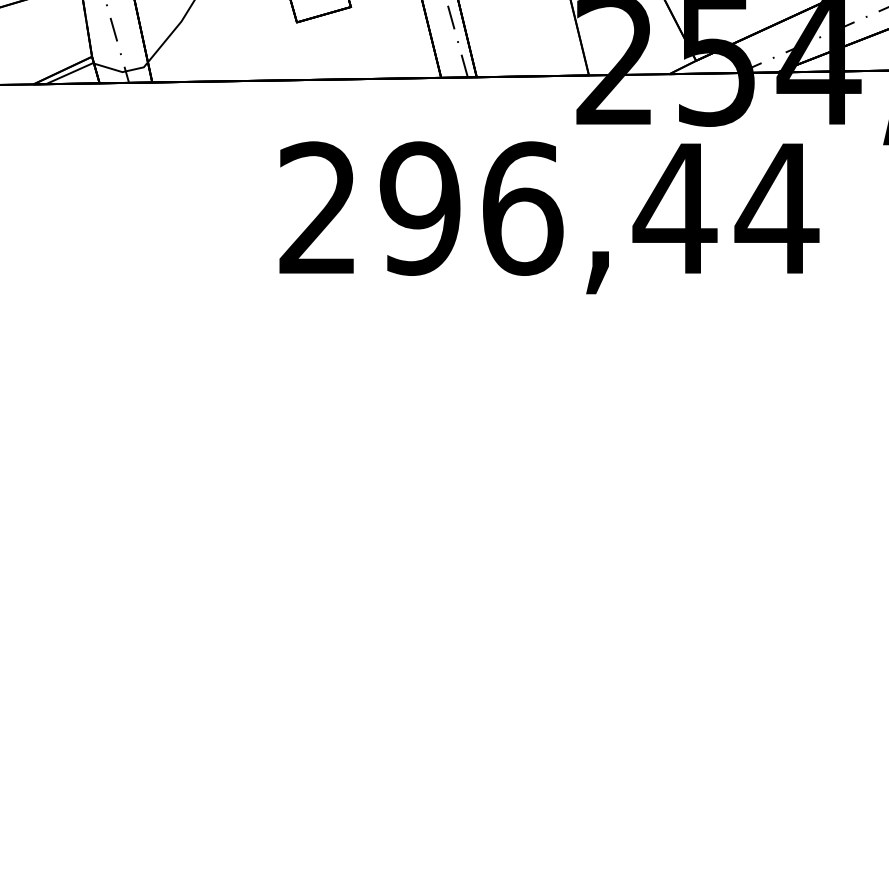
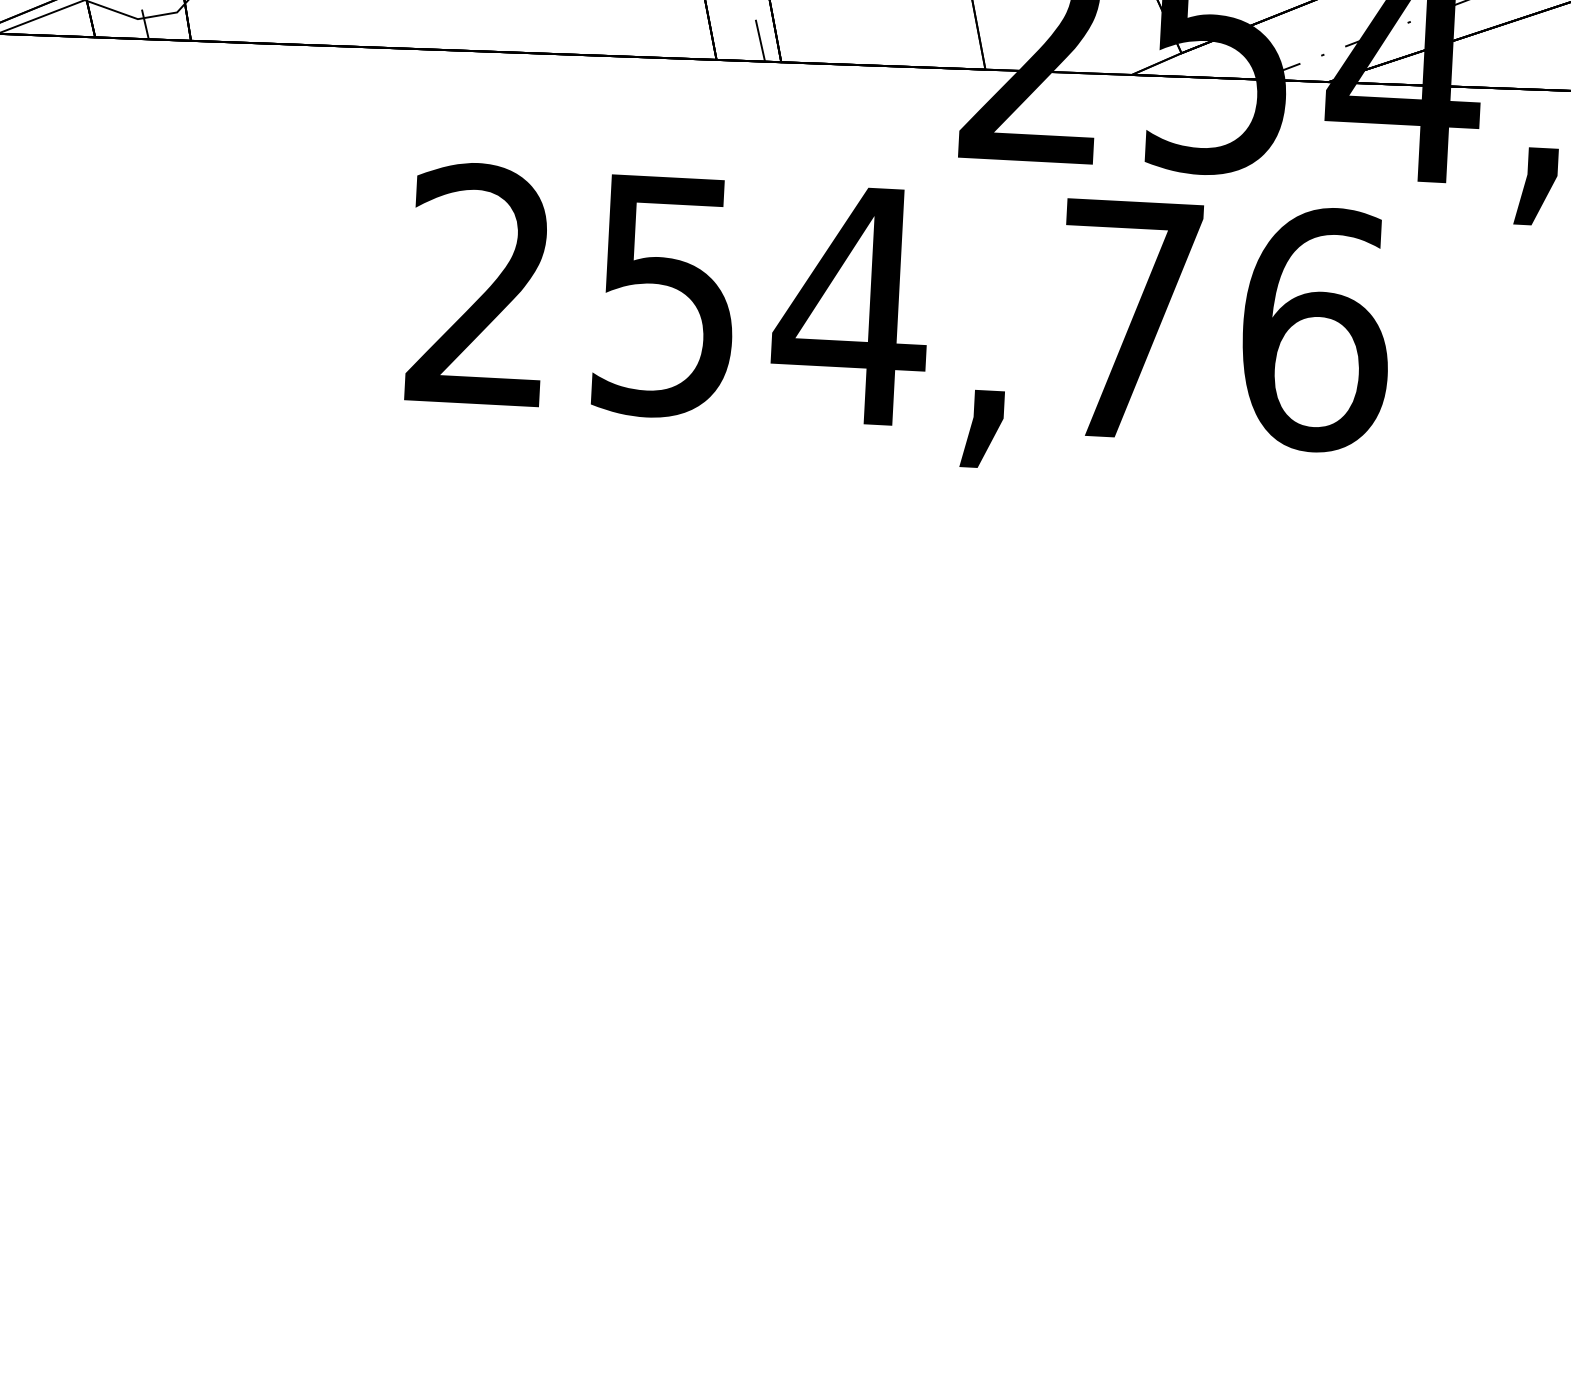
text: (599, 208) -> (991, 312), 296,44 -> 254,76

